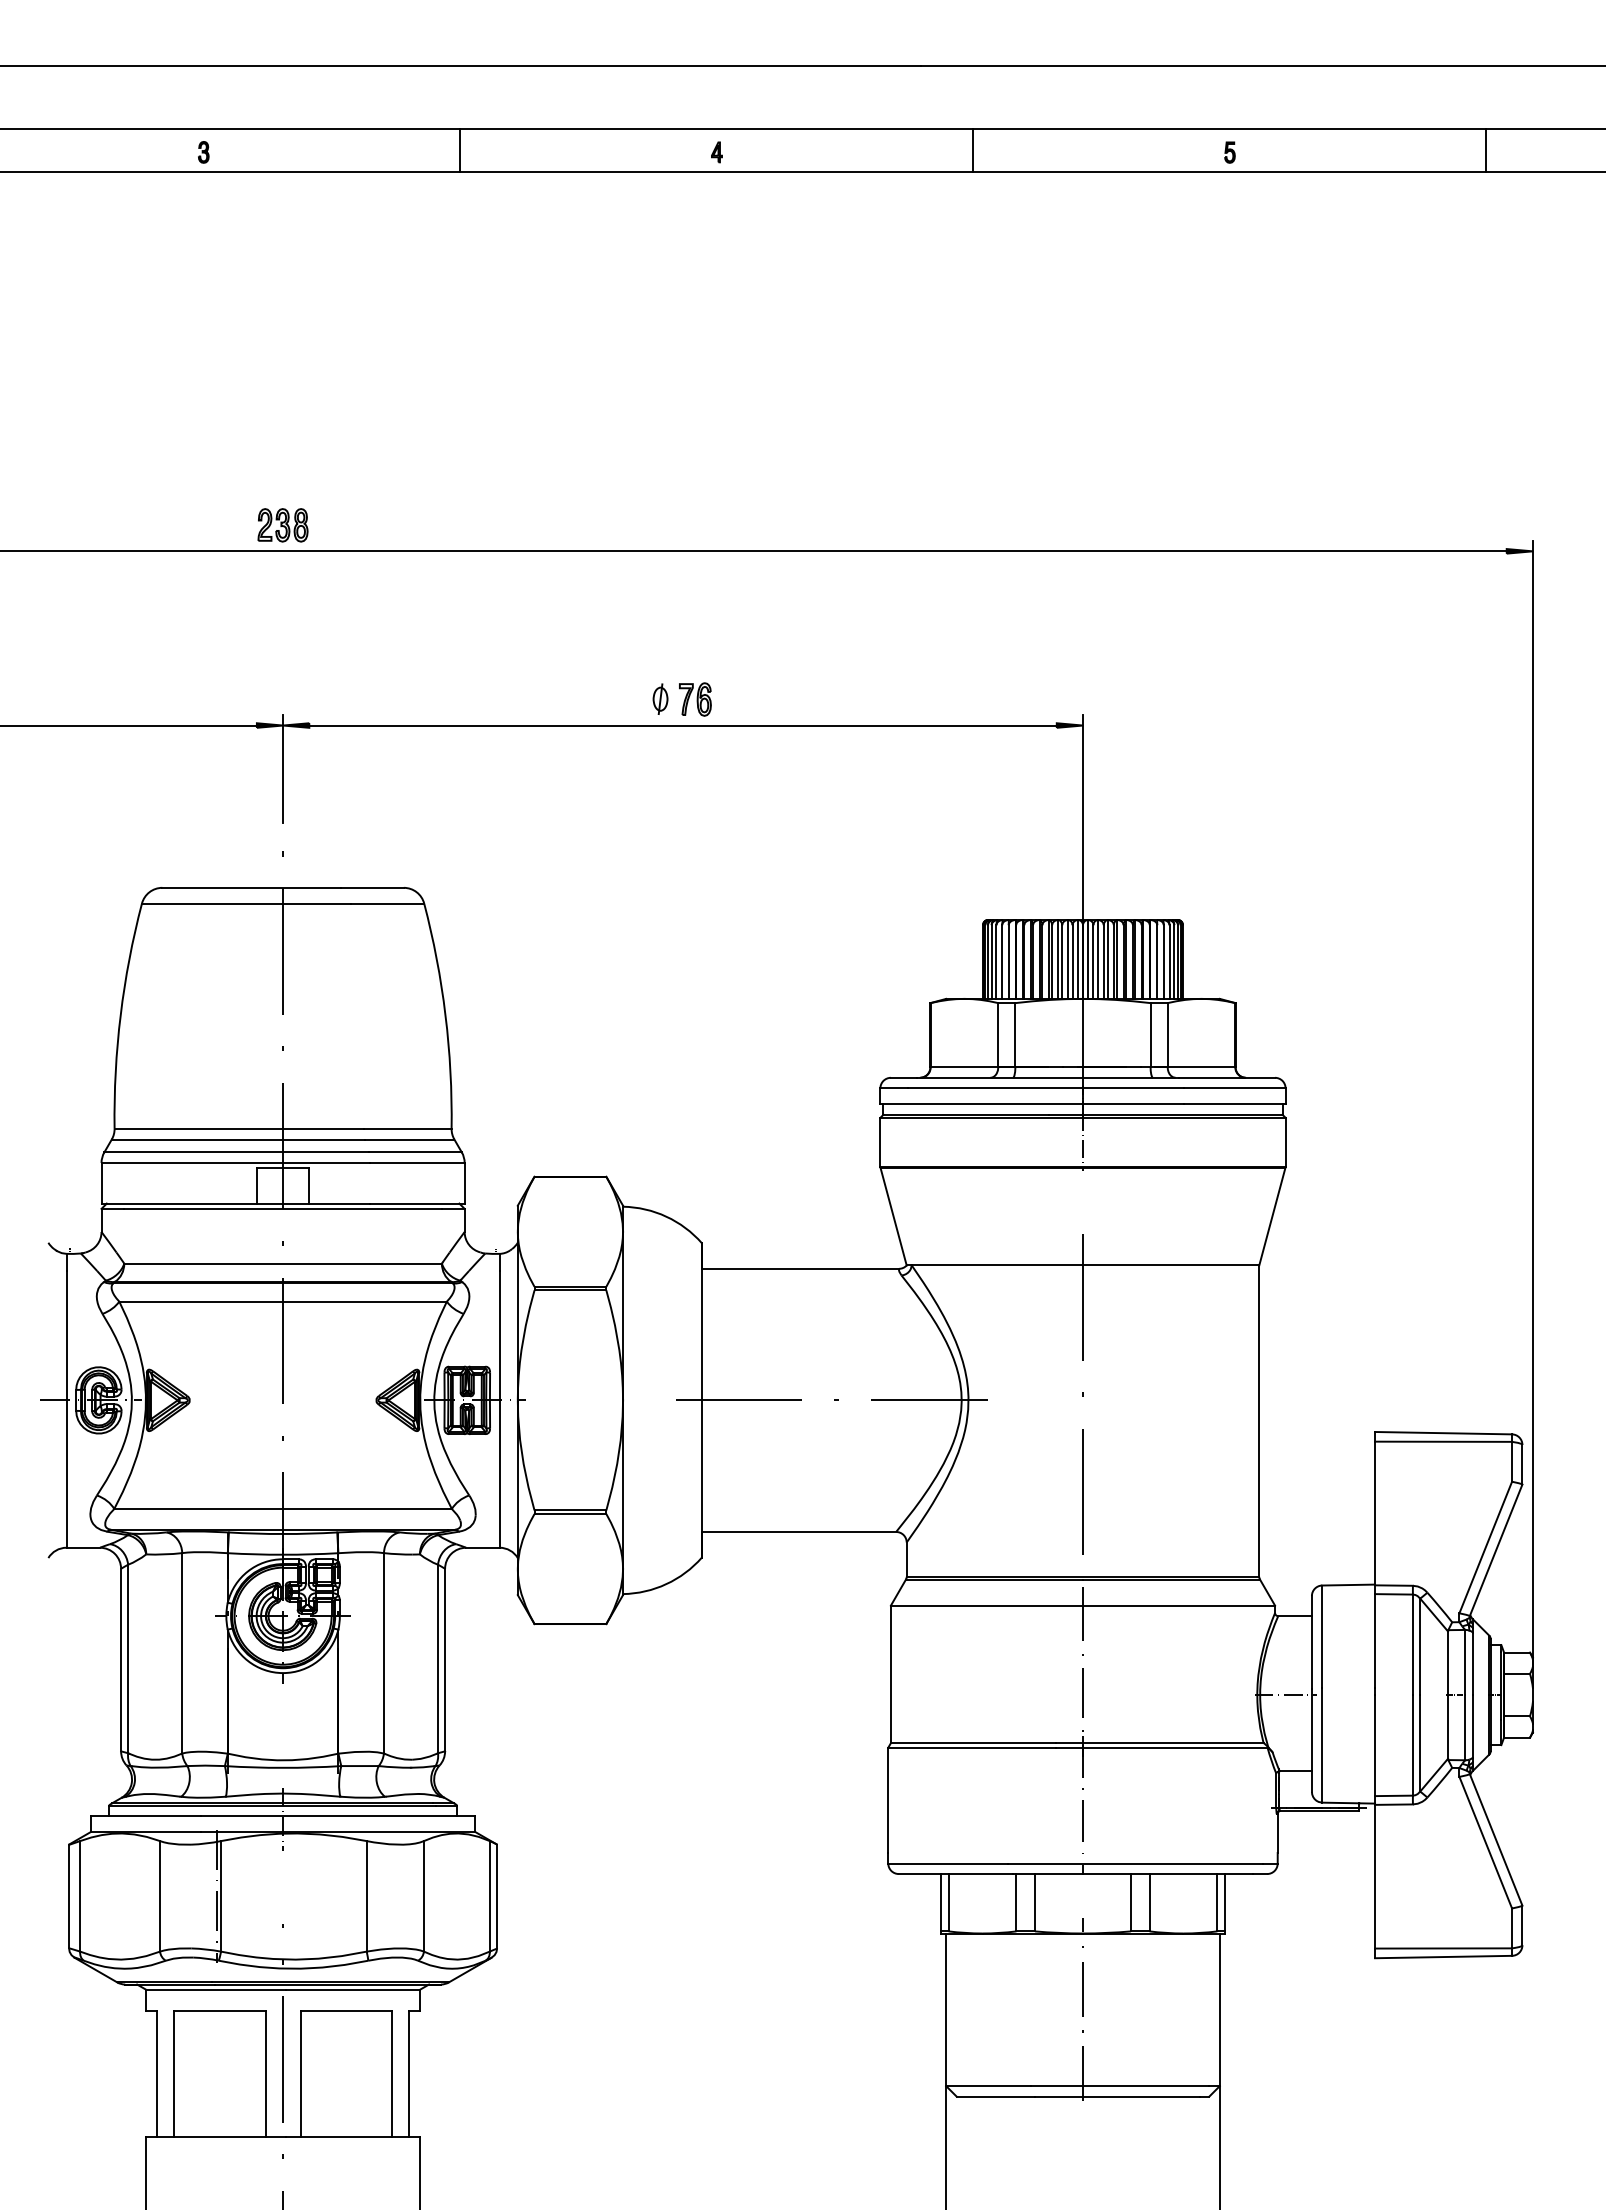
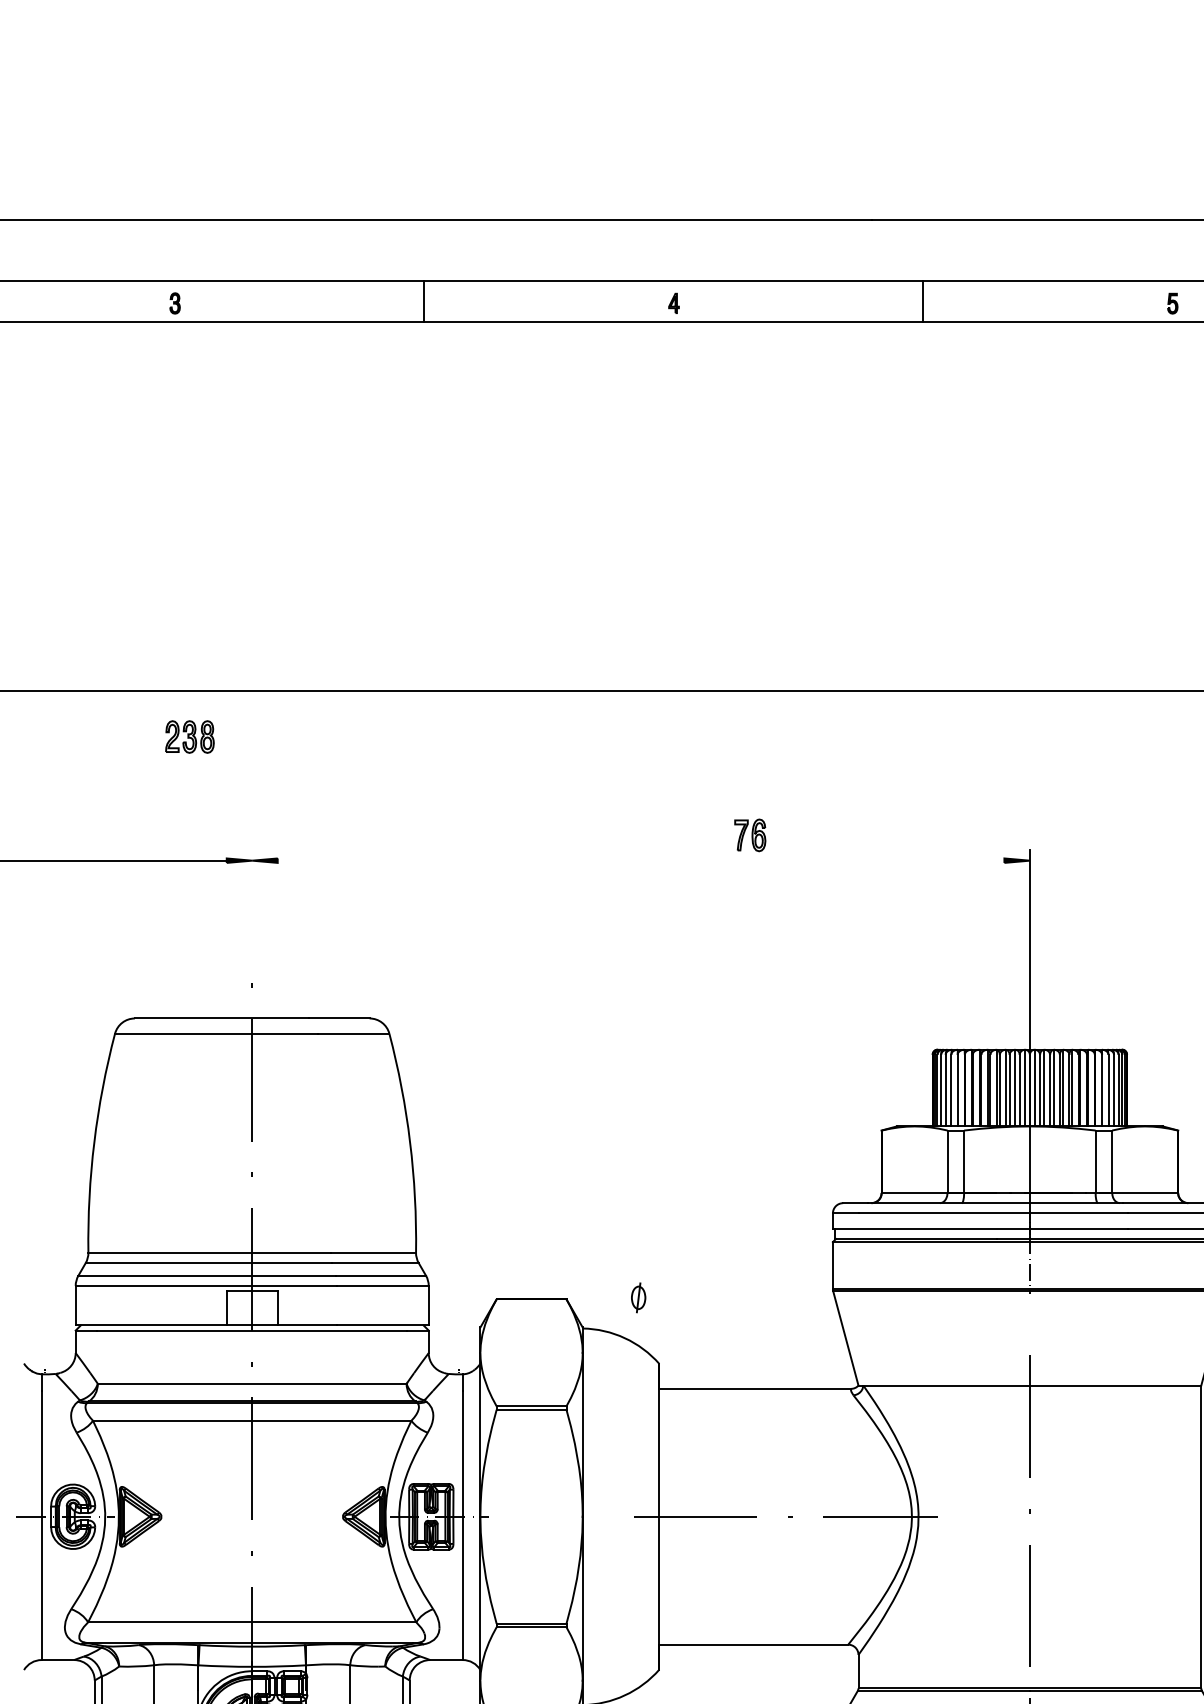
part: (282, 525) -> (189, 737), moved
part: (660, 698) -> (638, 1297), moved
part: (695, 699) -> (750, 835), moved
line: (682, 725) -> (640, 860), removed
line: (283, 769) -> (252, 903), removed

